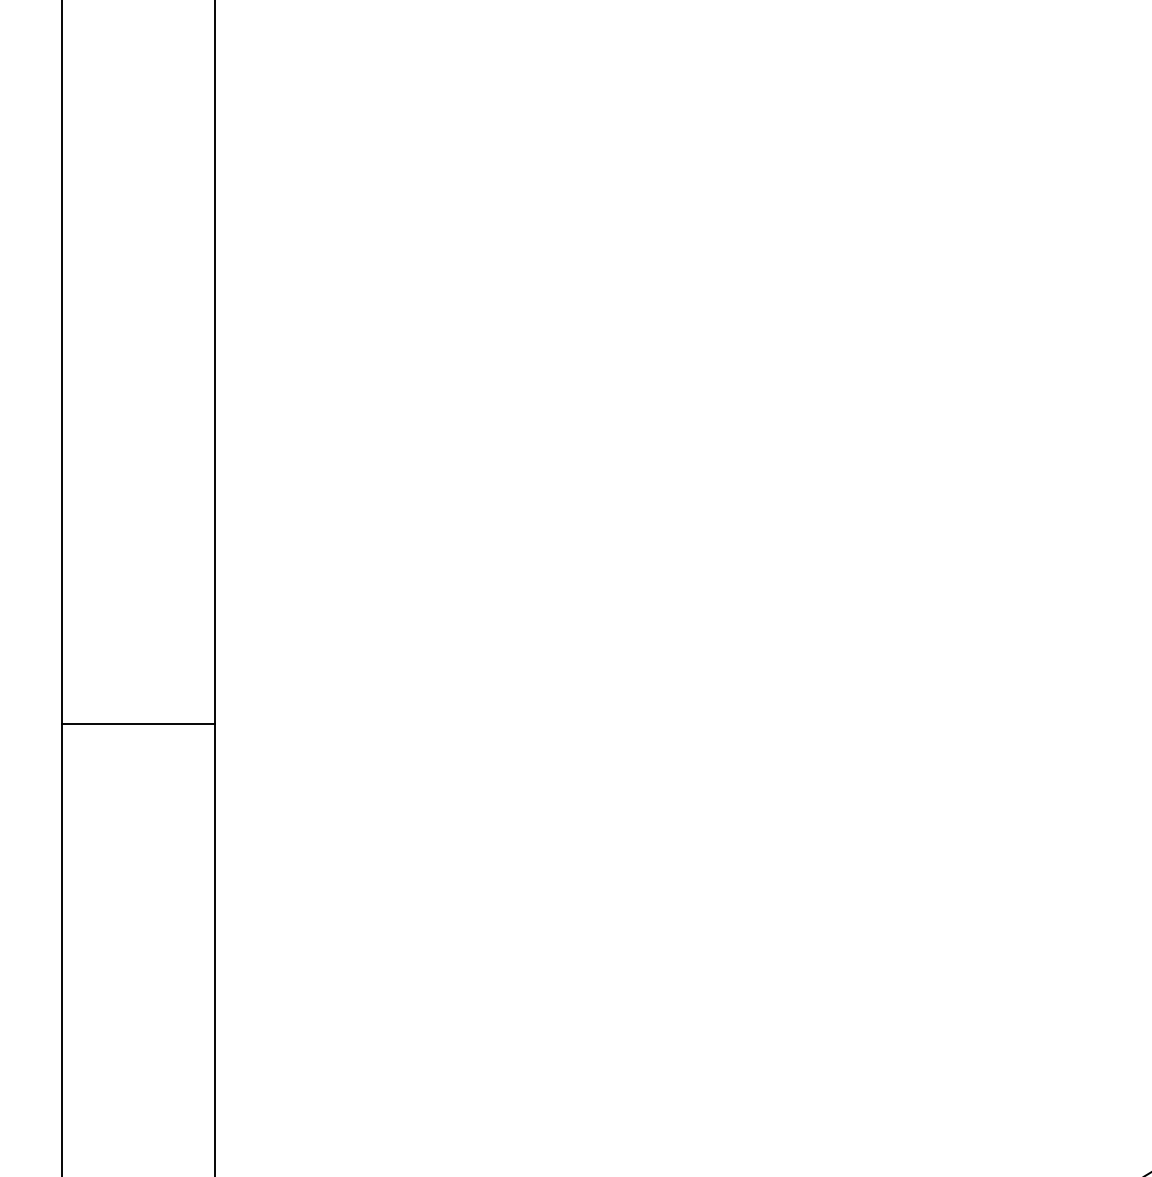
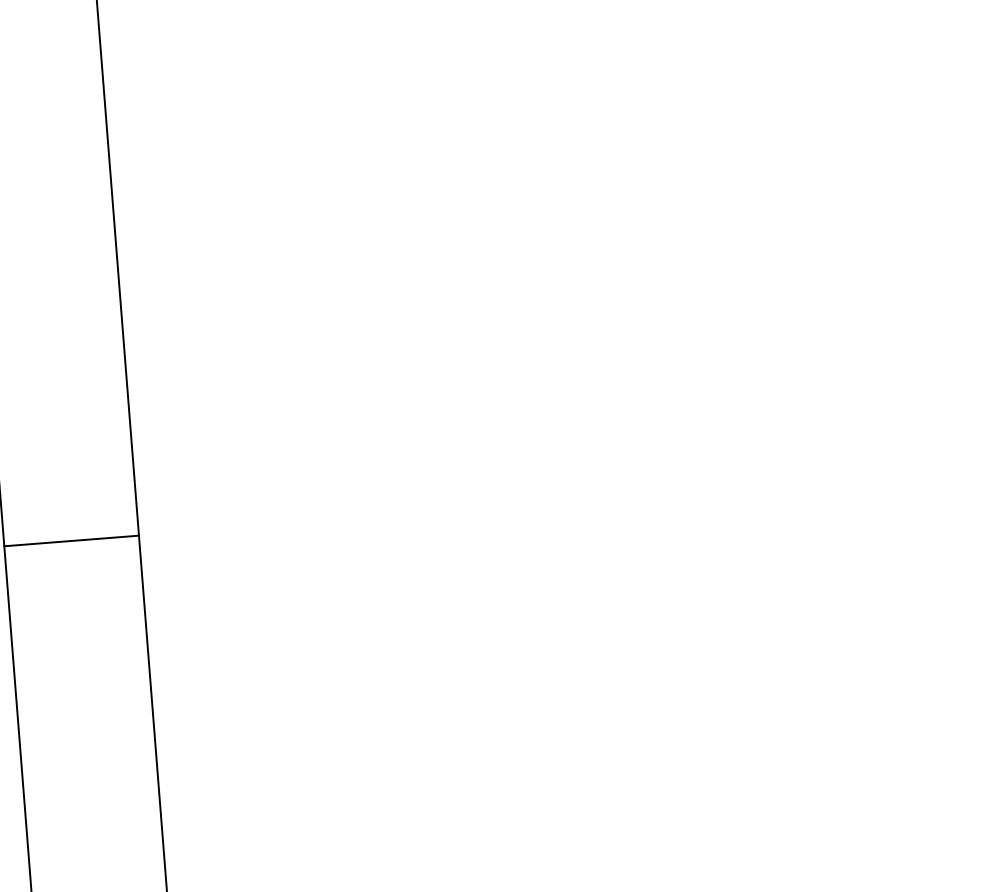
line: (138, 724) -> (71, 541), moved

